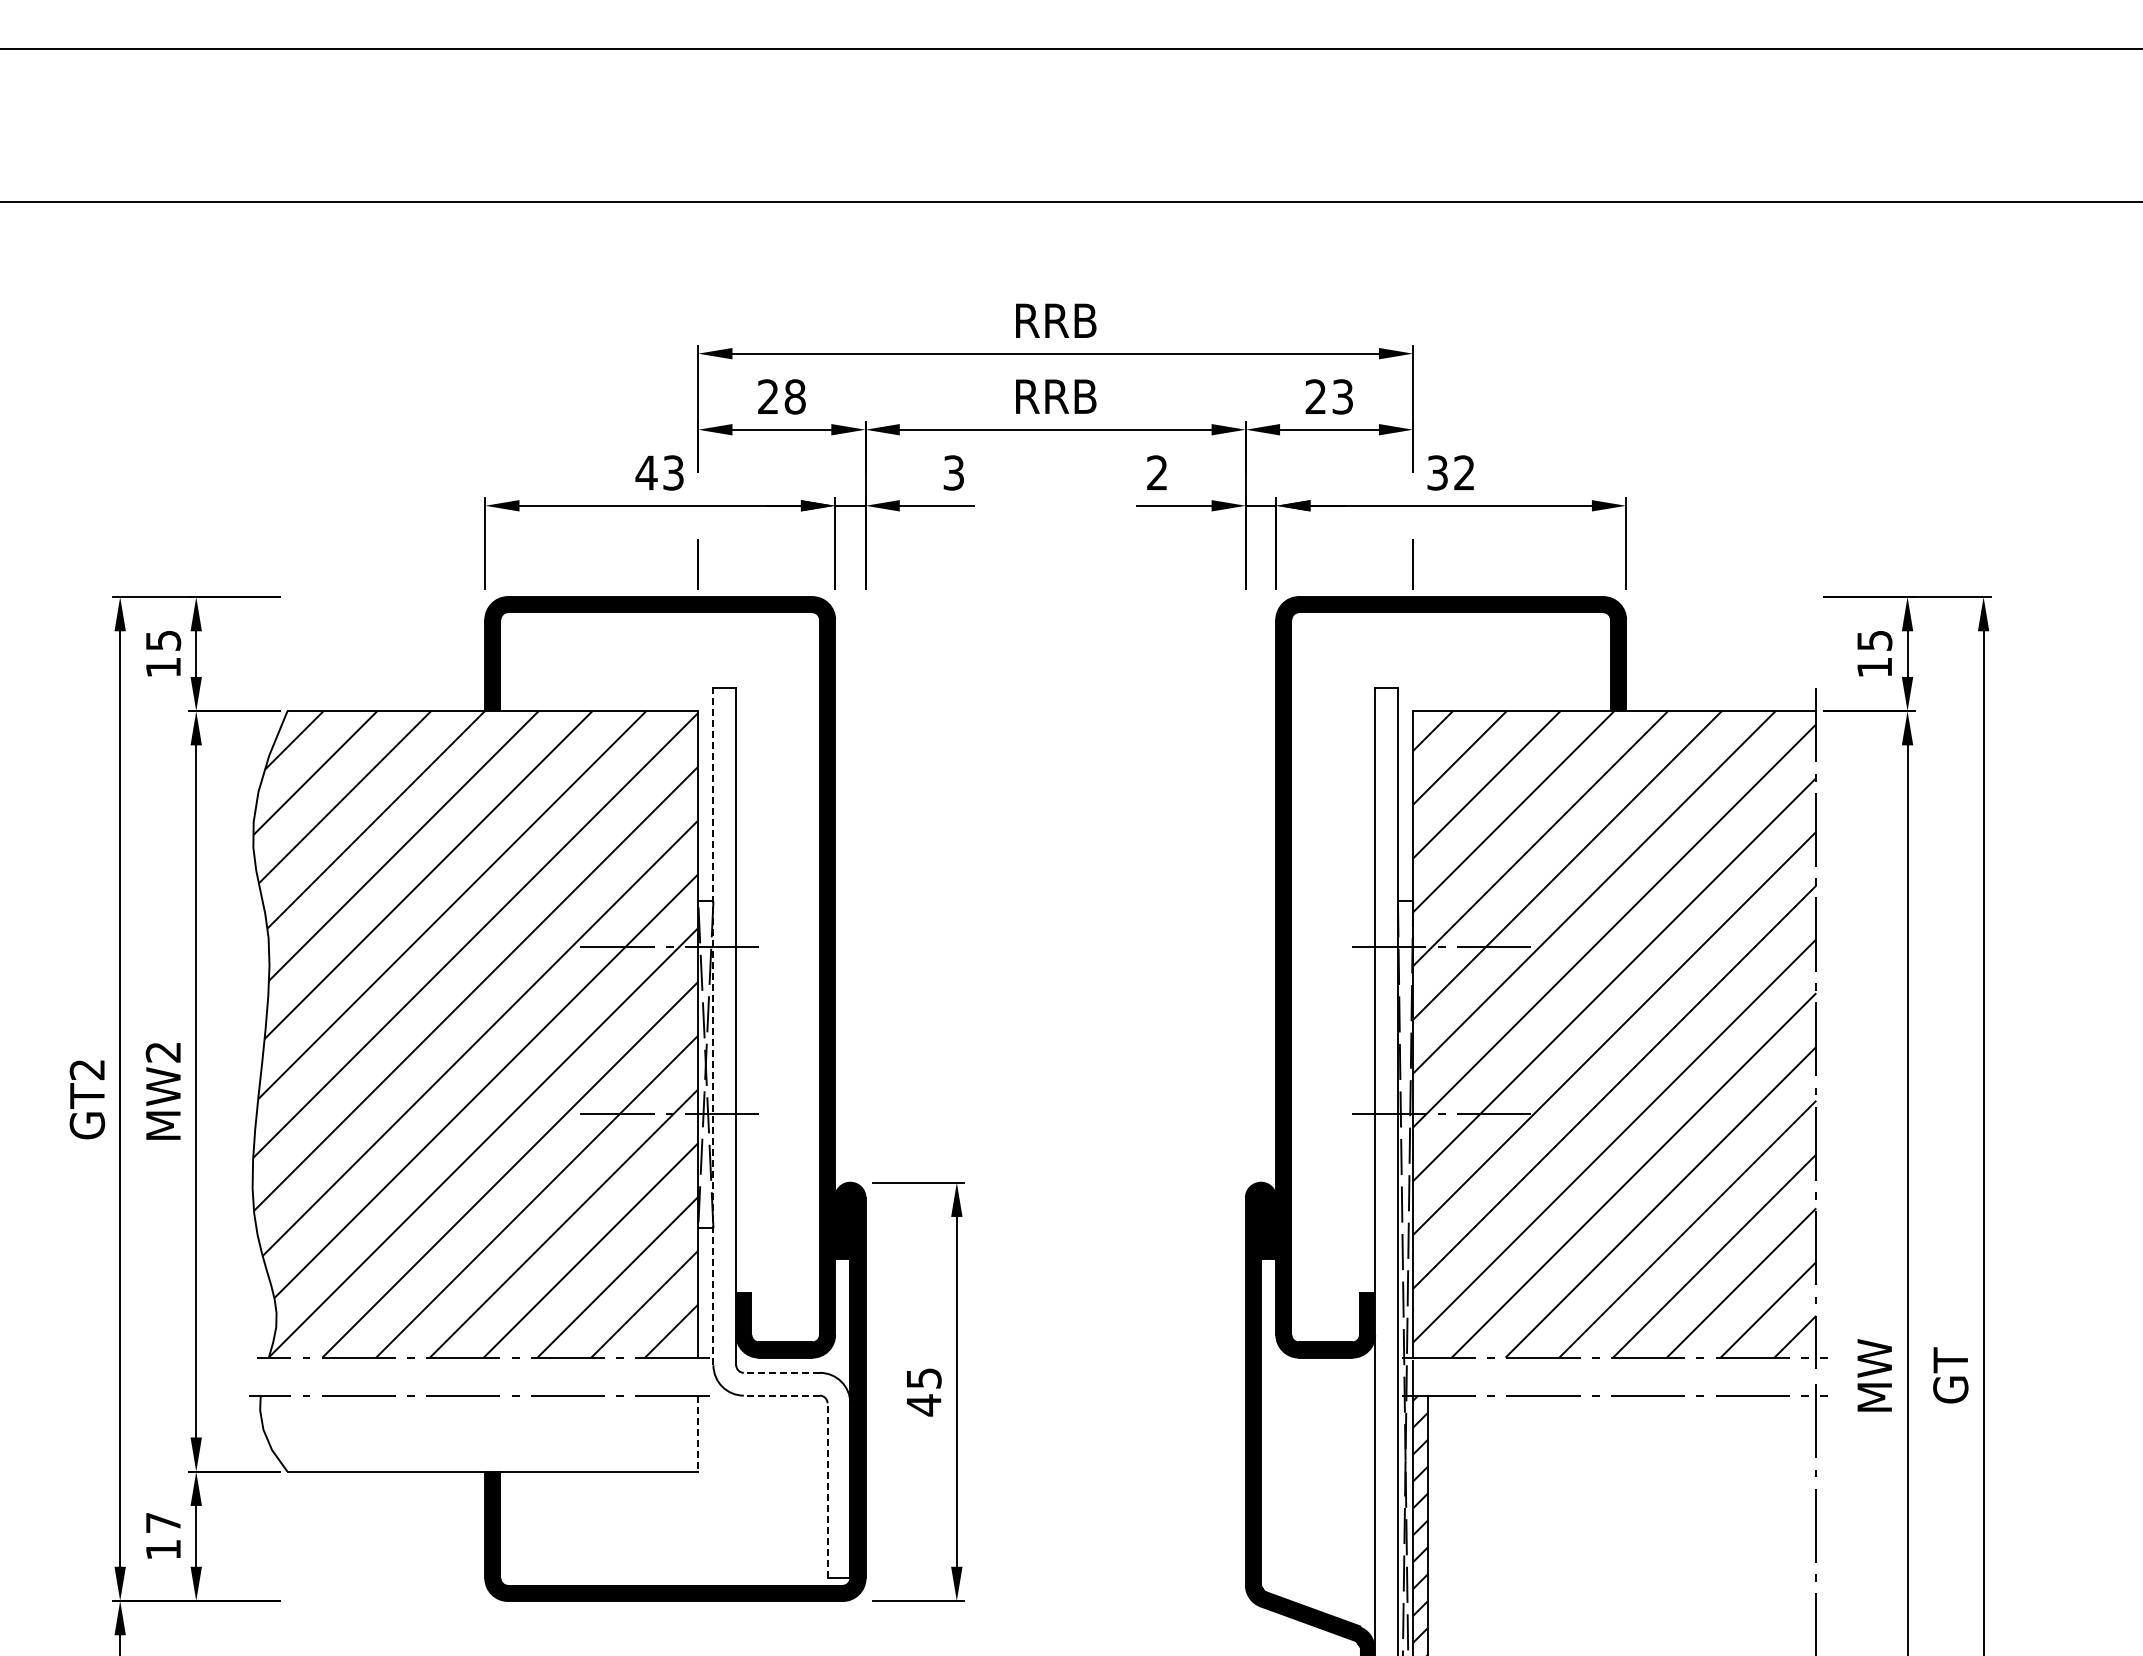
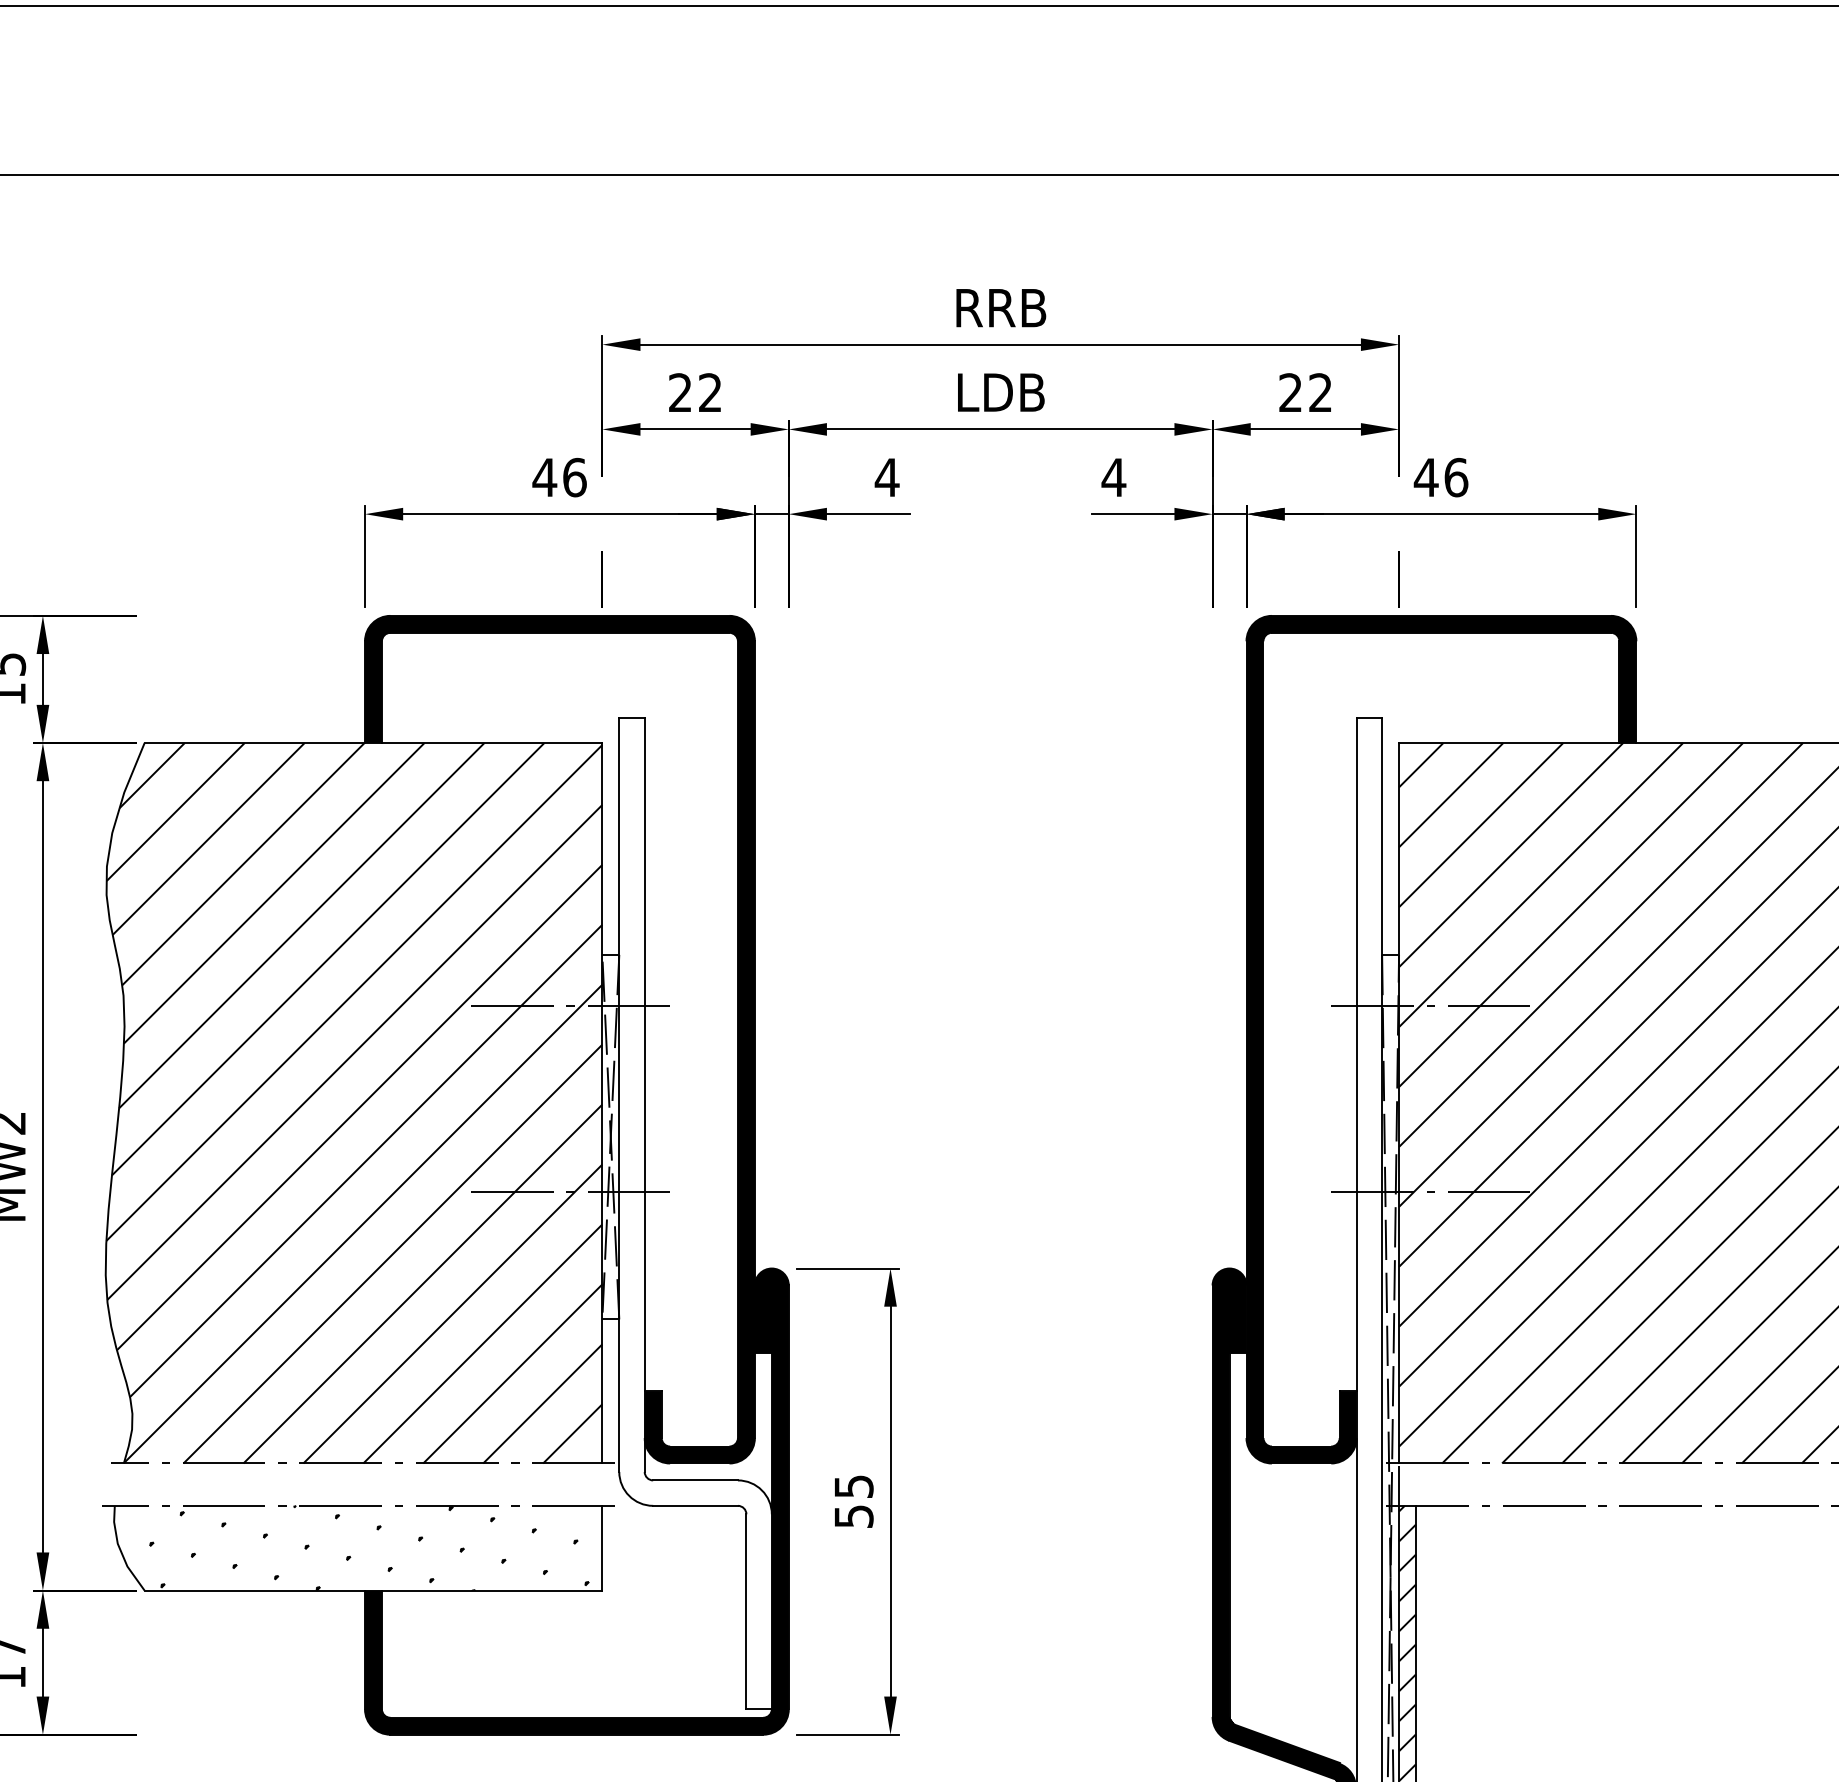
text: (794, 396) -> (709, 392), 28 -> 22
text: (1056, 396) -> (1001, 392), RRB -> LDB
text: (1342, 396) -> (1320, 392), 23 -> 22
text: (673, 472) -> (574, 477), 43 -> 46
text: (953, 472) -> (886, 477), 3 -> 4
text: (1157, 472) -> (1114, 477), 2 -> 4
text: (1450, 472) -> (1440, 477), 32 -> 46
line: (713, 1026) -> (619, 1094), dashed -> solid
line: (781, 1372) -> (695, 1480), dashed -> solid
line: (781, 1395) -> (695, 1505), dashed -> solid
text: (924, 1405) -> (854, 1516), 45 -> 55
hatch: (488, 1433) -> (368, 1548), added
line: (698, 1434) -> (602, 1549), dashed -> solid
line: (827, 1490) -> (746, 1611), dashed -> solid

